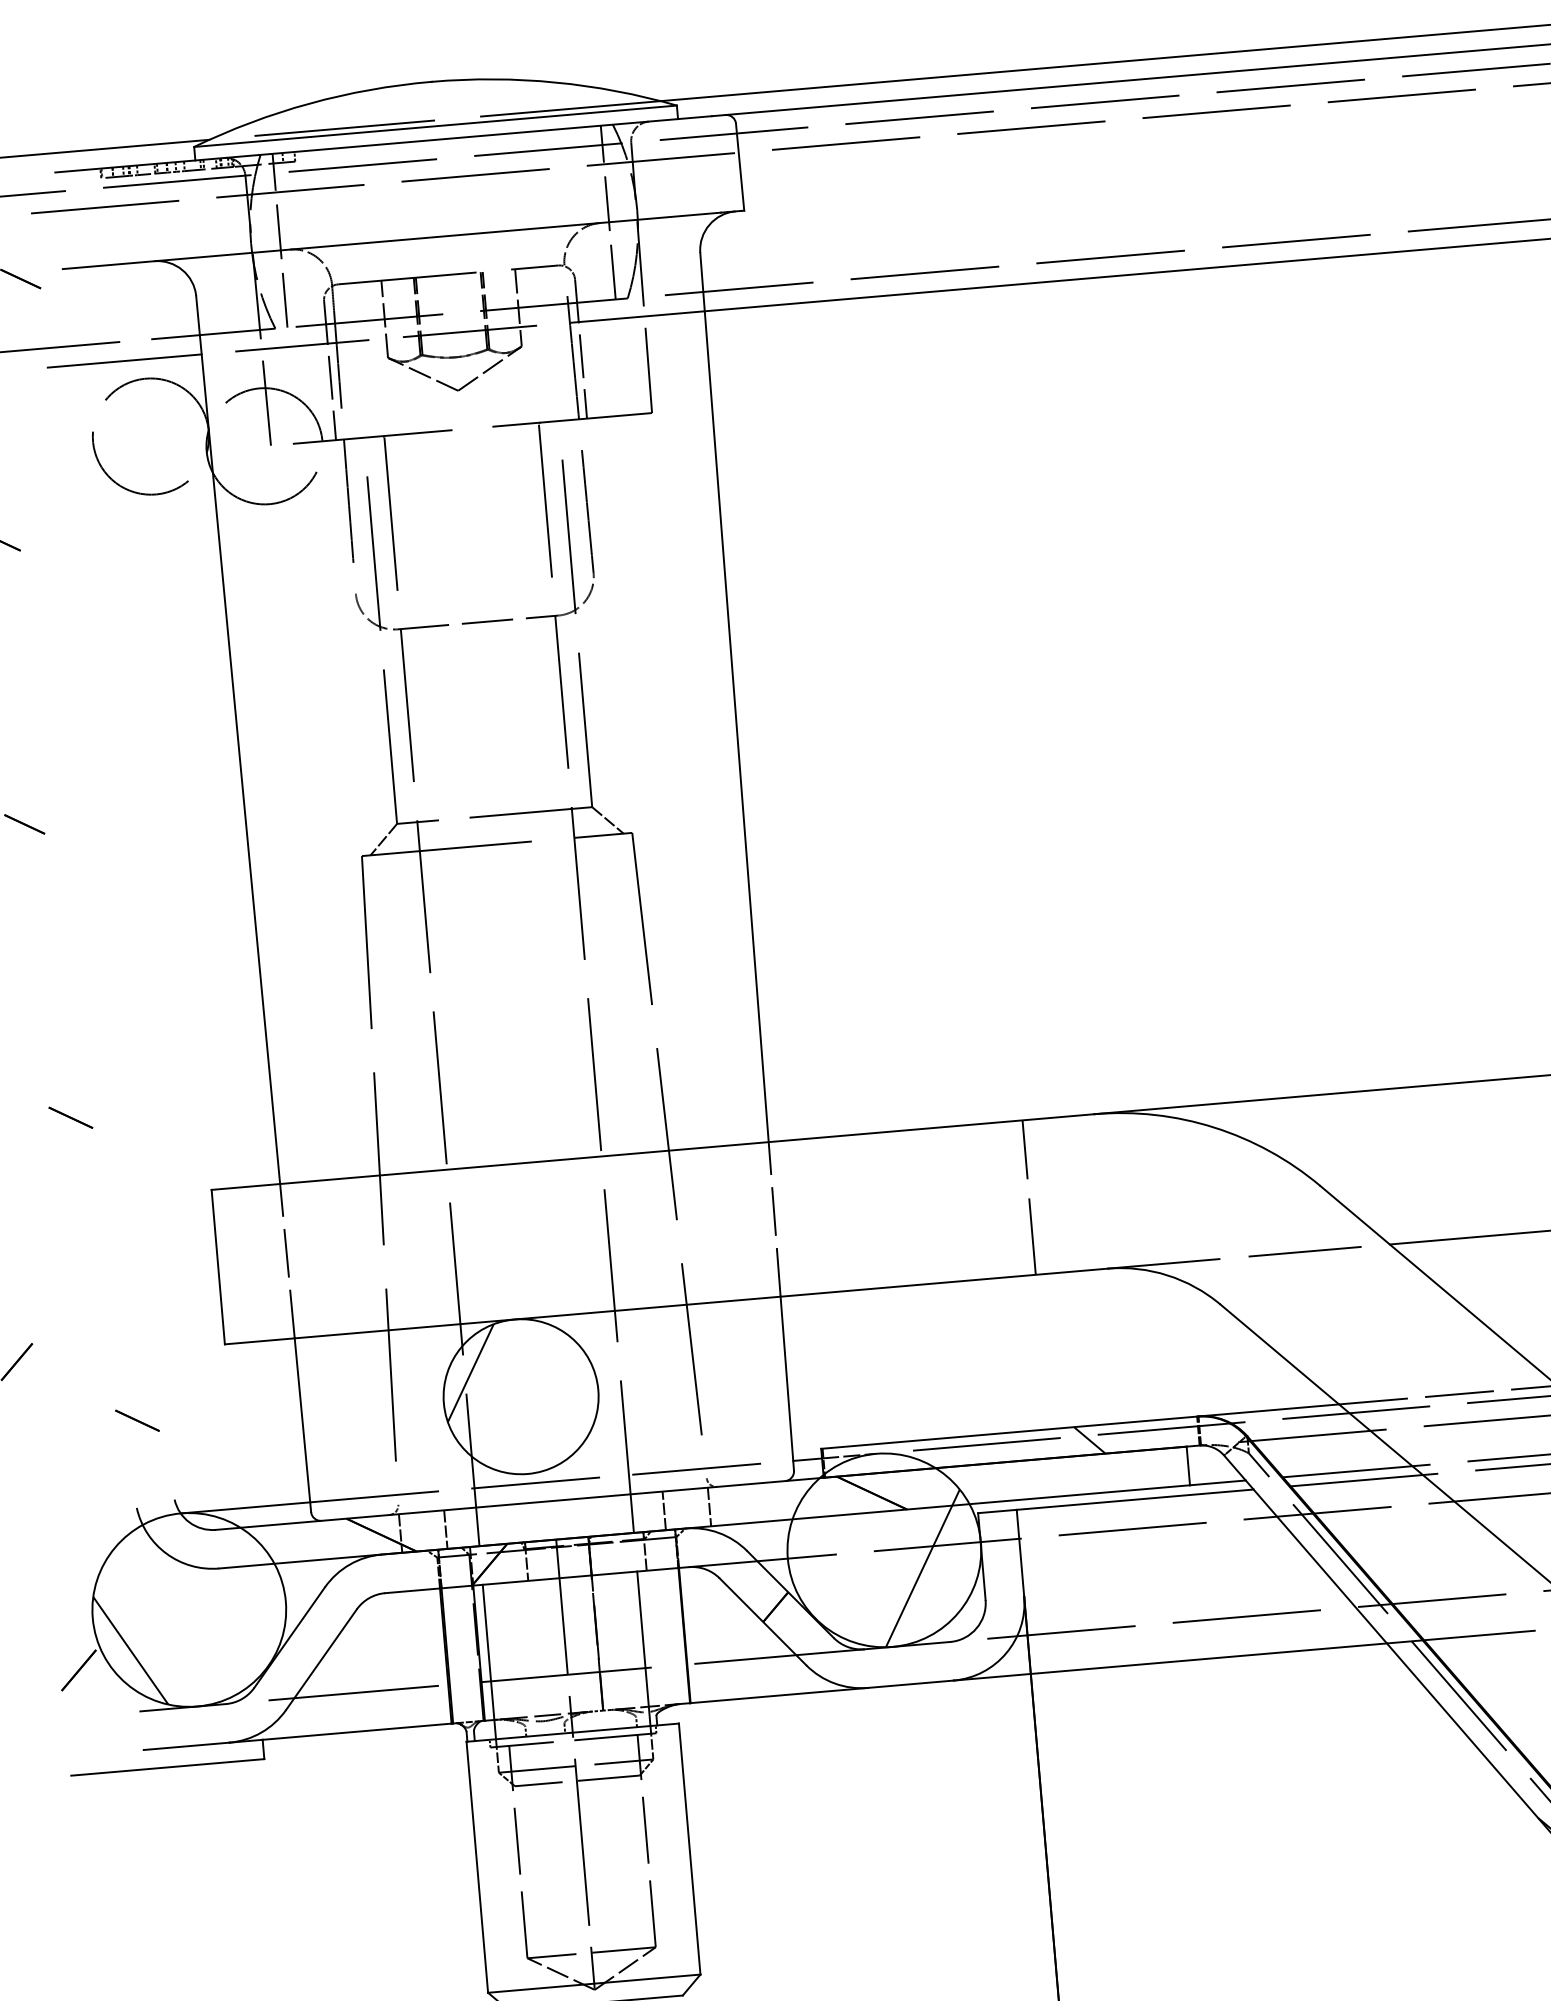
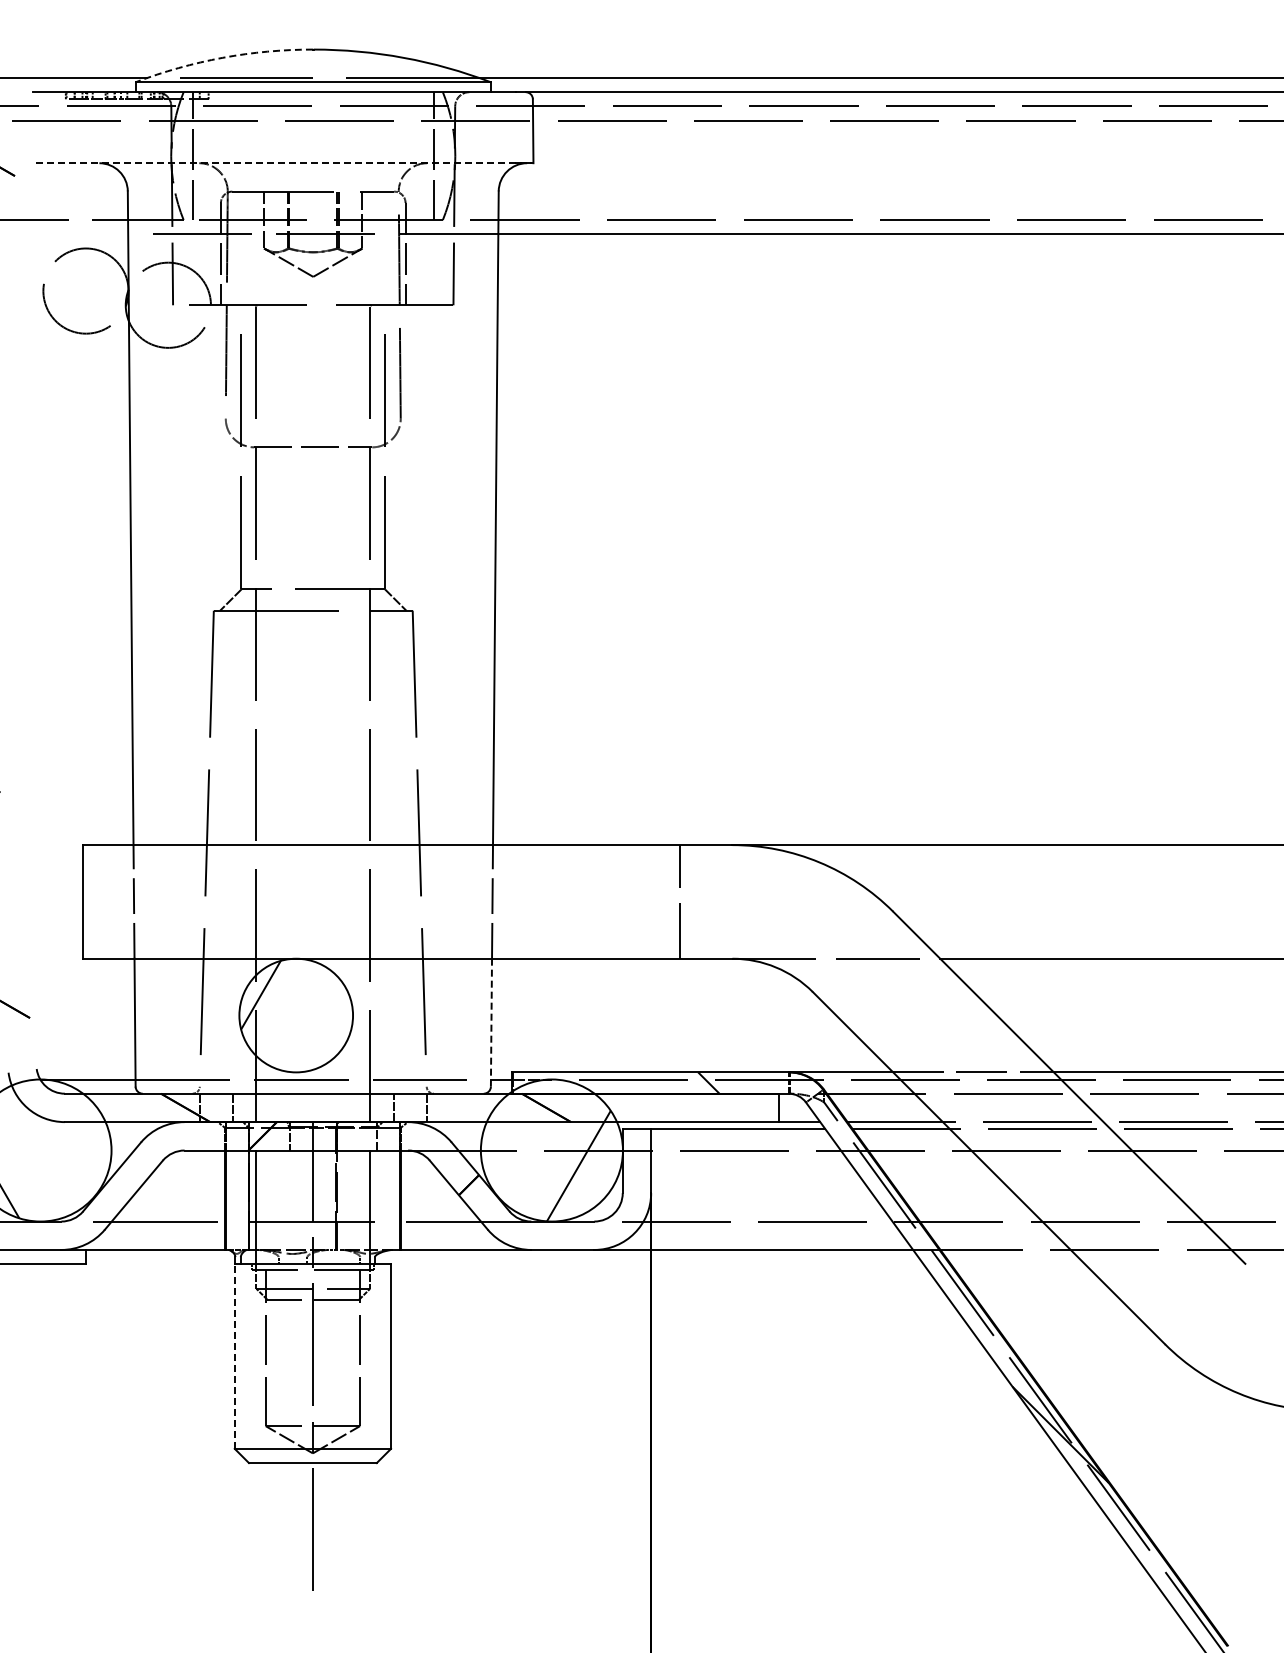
arc: (309, 103) -> (222, 57), solid -> dashed
line: (390, 241) -> (273, 163), solid -> dashed
line: (124, 361) -> (71, 234), removed
line: (787, 1383) -> (491, 1022), solid -> dashed
line: (476, 1867) -> (234, 1356), solid -> dashed

